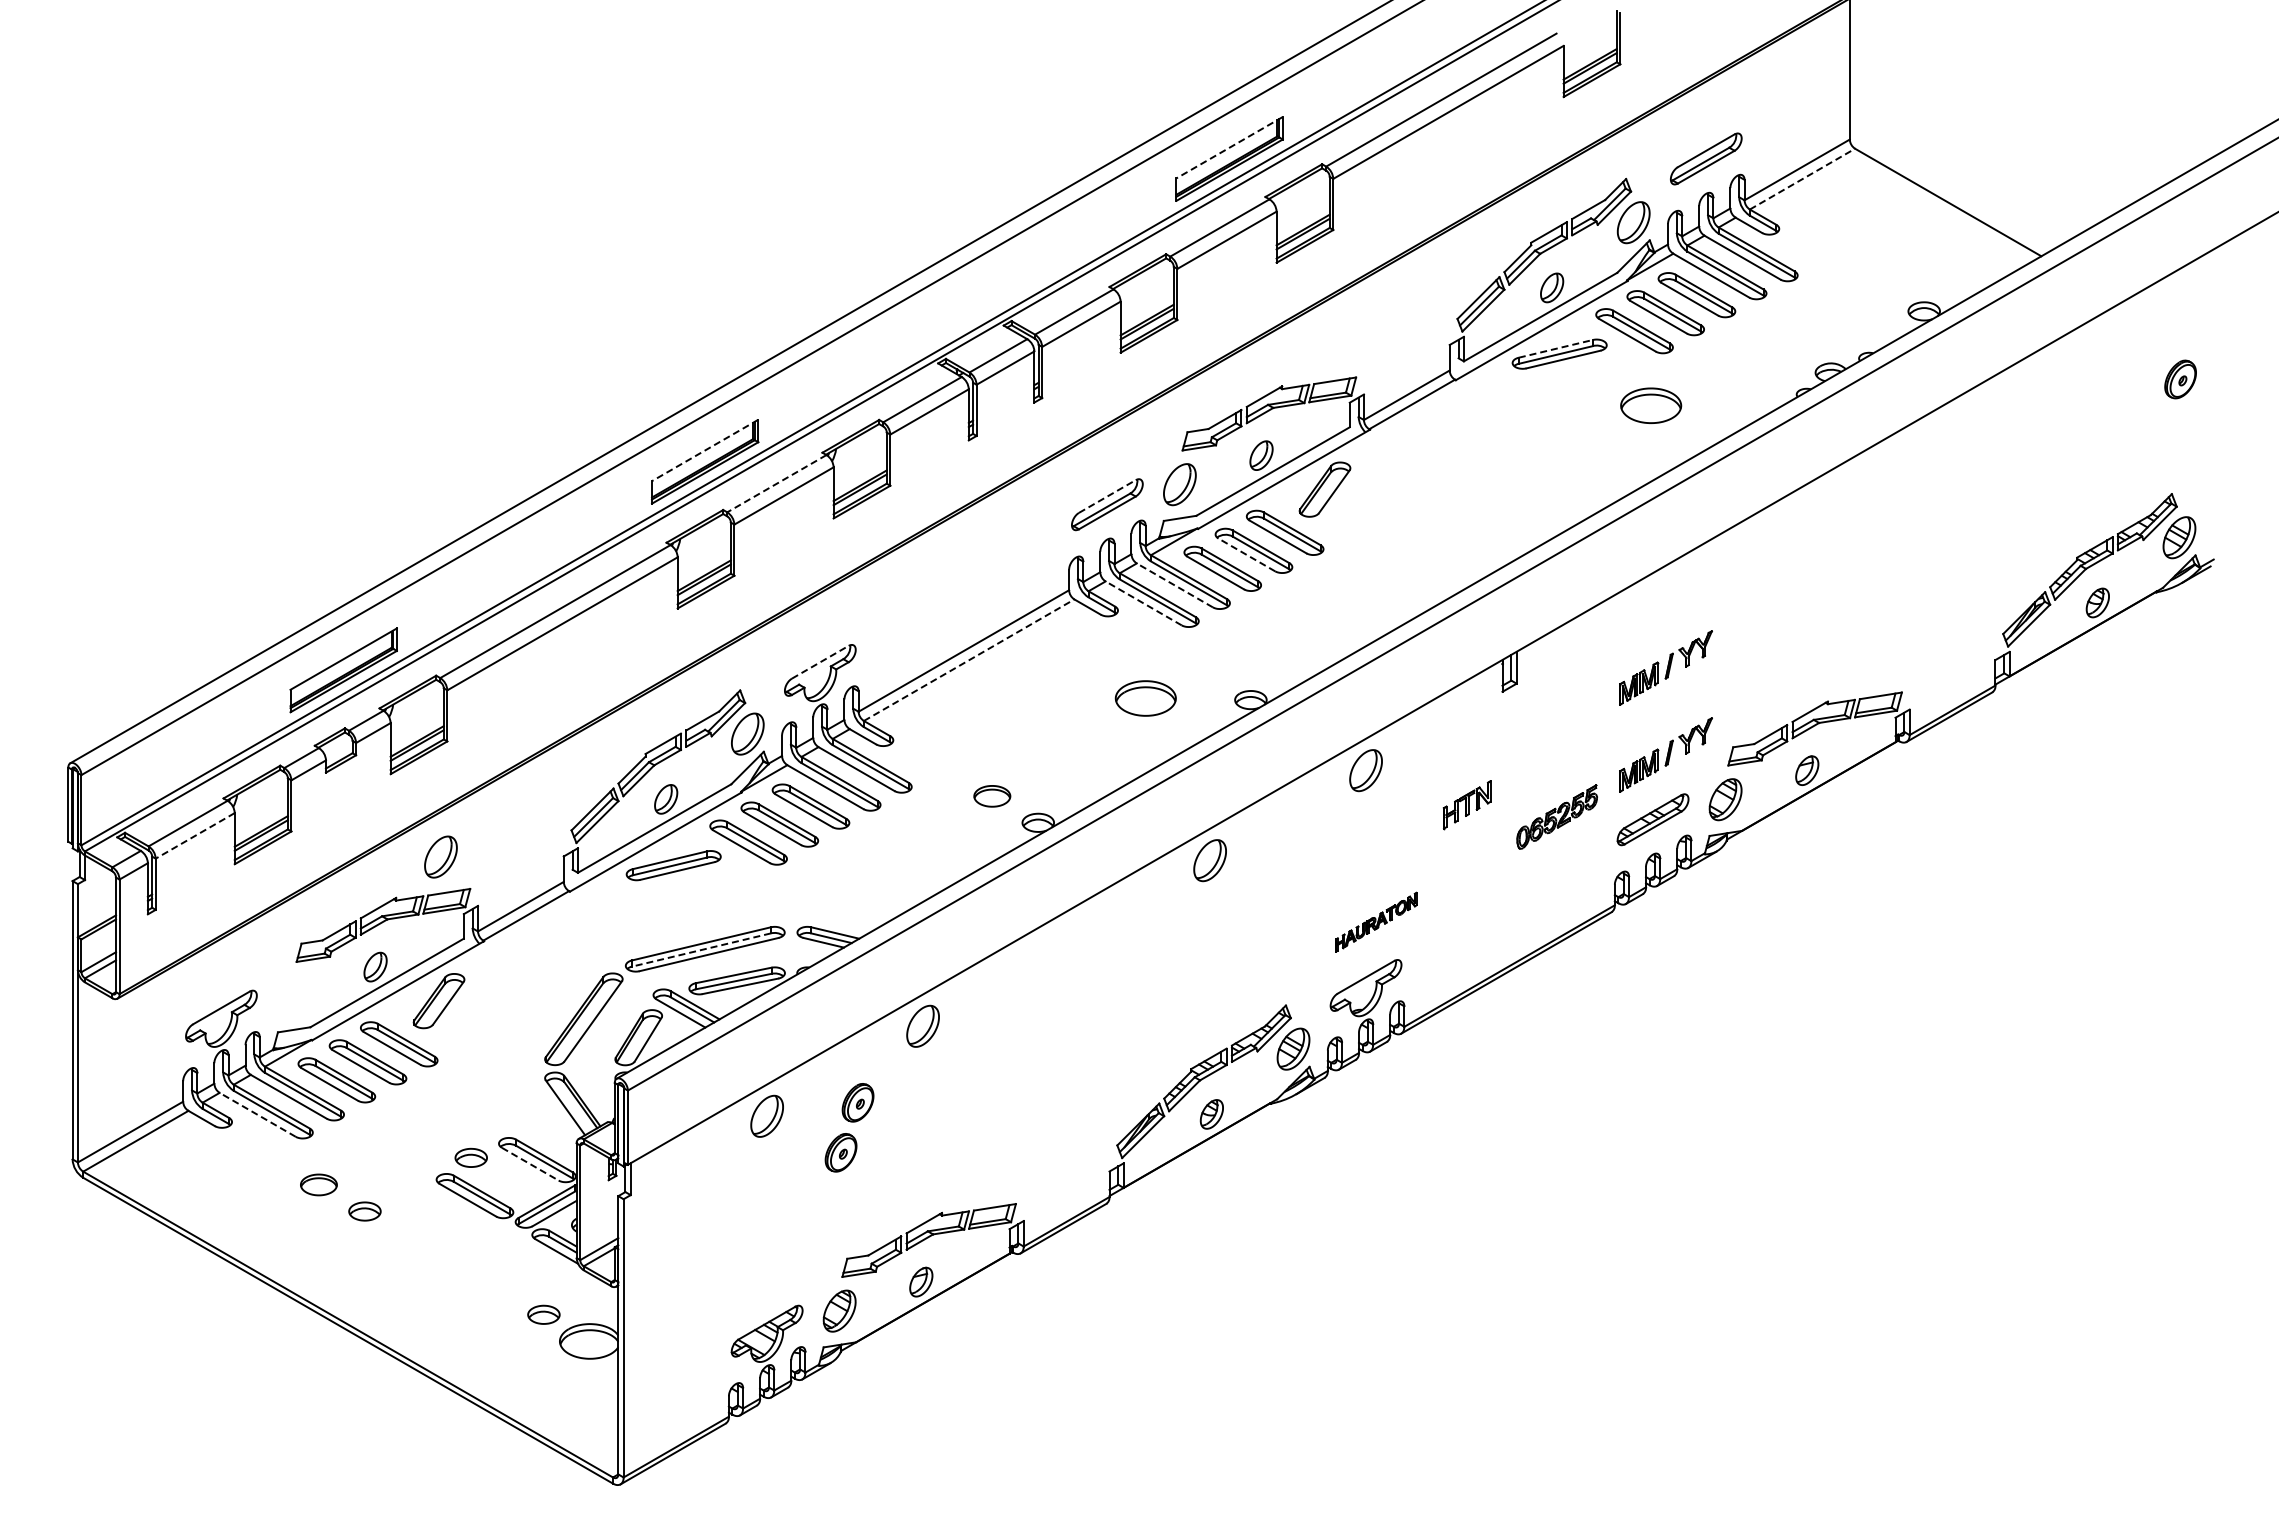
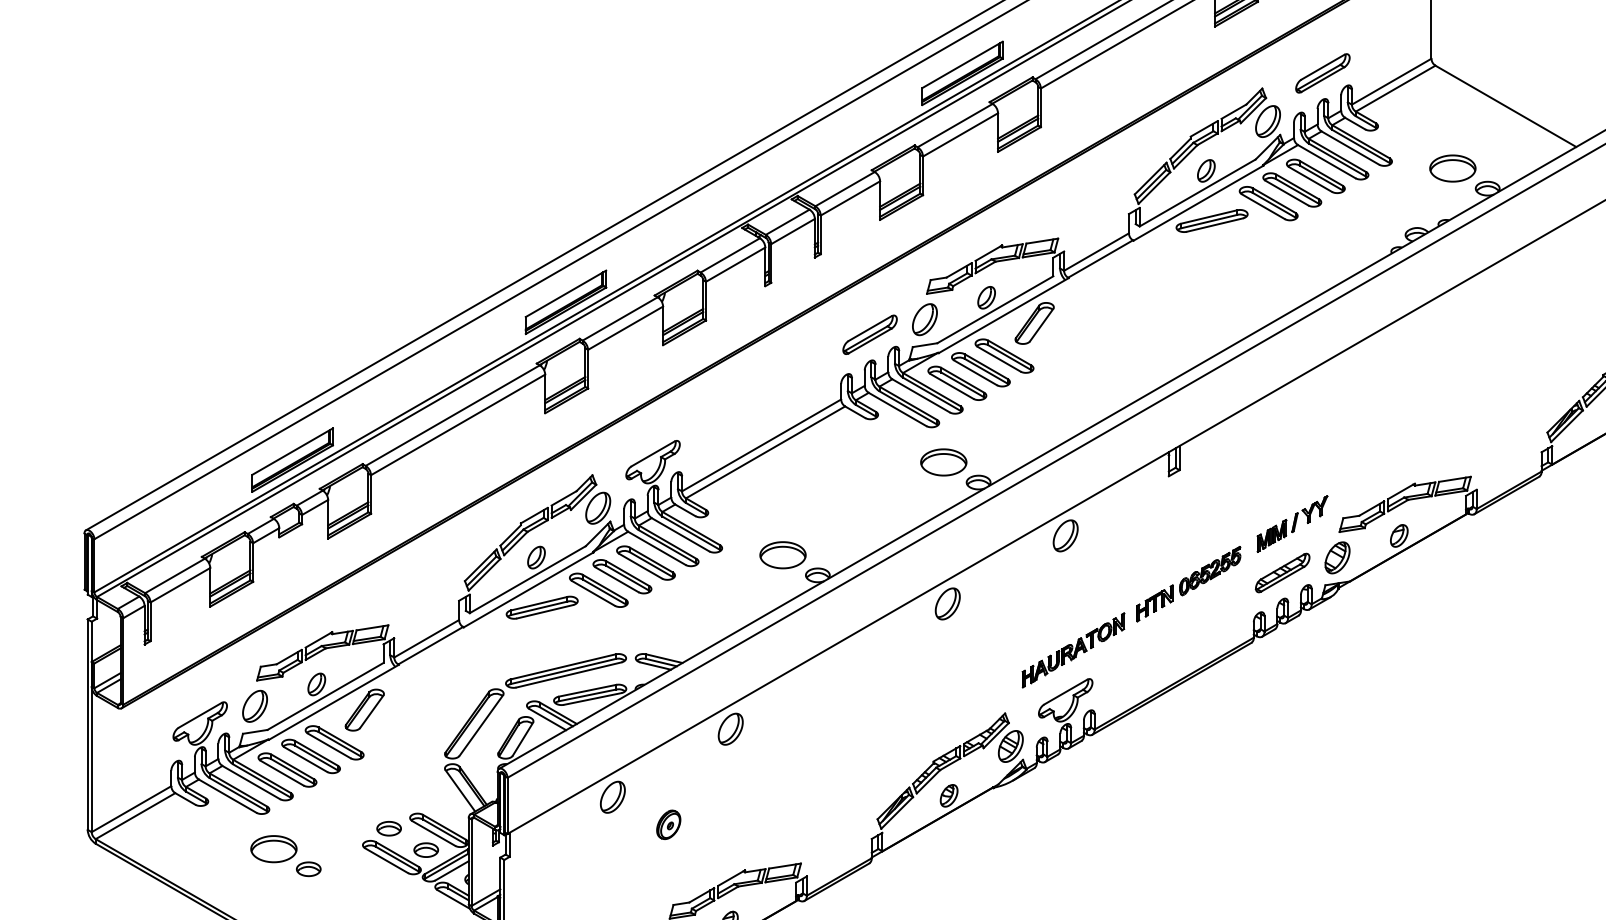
line: (1229, 147) -> (962, 64), dashed -> solid
line: (1802, 179) -> (1395, 88), dashed -> solid
line: (1556, 348) -> (1209, 216), dashed -> solid
part: (1651, 405) -> (1453, 168), moved
line: (704, 450) -> (565, 293), dashed -> solid
line: (776, 483) -> (619, 318), dashed -> solid
line: (1107, 496) -> (870, 328), dashed -> solid
line: (1246, 554) -> (975, 372), dashed -> solid
line: (1174, 585) -> (920, 395), dashed -> solid
line: (1143, 603) -> (897, 409), dashed -> solid
line: (969, 660) -> (765, 452), dashed -> solid
line: (820, 662) -> (653, 454), dashed -> solid
part: (1665, 667) -> (1292, 457), removed
part: (1145, 698) -> (943, 462), moved
part: (992, 796) -> (783, 555), size x1.67
part: (1466, 805) -> (1154, 603), moved
line: (195, 835) -> (180, 584), dashed -> solid
part: (440, 856) -> (254, 705), moved
part: (1376, 922) -> (1073, 650), size x1.67
line: (700, 950) -> (562, 671), dashed -> solid
part: (857, 1102) -> (681, 786), removed
line: (257, 1114) -> (227, 795), dashed -> solid
line: (530, 1164) -> (433, 833), dashed -> solid
part: (318, 1184) -> (273, 848), size x1.67
part: (519, 1186) -> (425, 850), added

